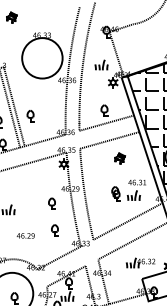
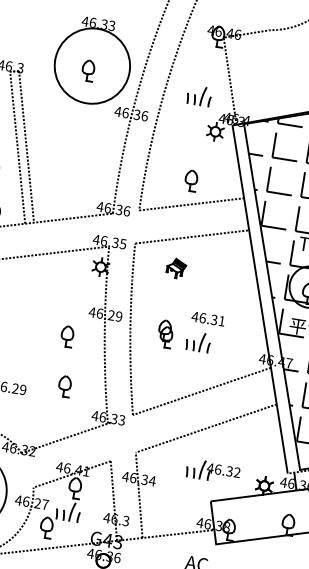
part: (30, 116) -> (87, 71), moved
part: (120, 158) -> (177, 268), moved
part: (128, 190) -> (189, 331), moved

